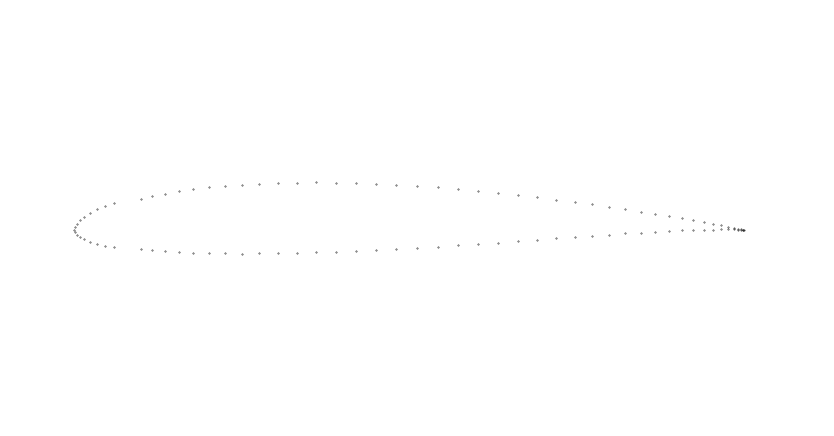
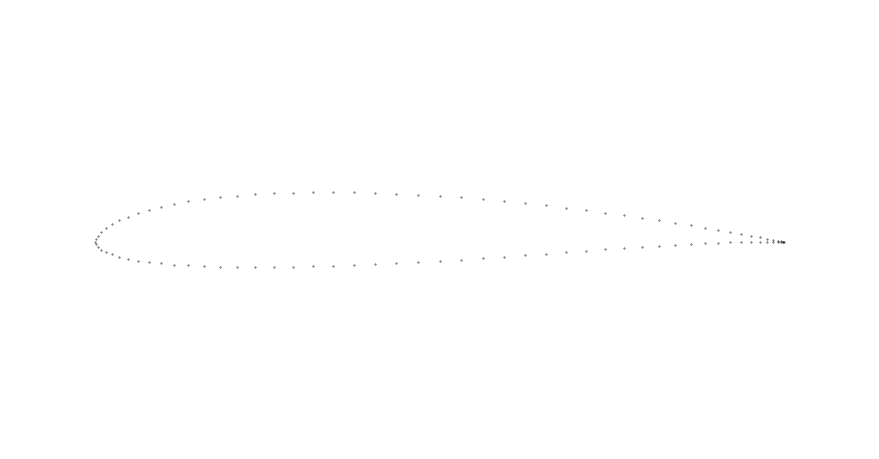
part: (90, 214) -> (112, 225), moved

